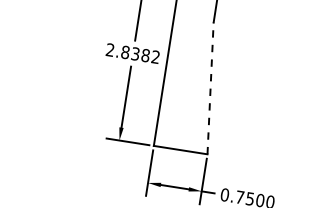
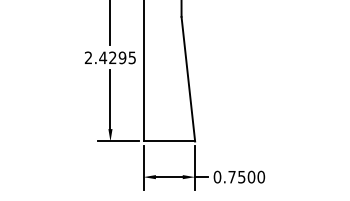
text: (140, 54) -> (117, 57), 2.8382 -> 2.4295
line: (210, 88) -> (188, 79), dashed -> solid

